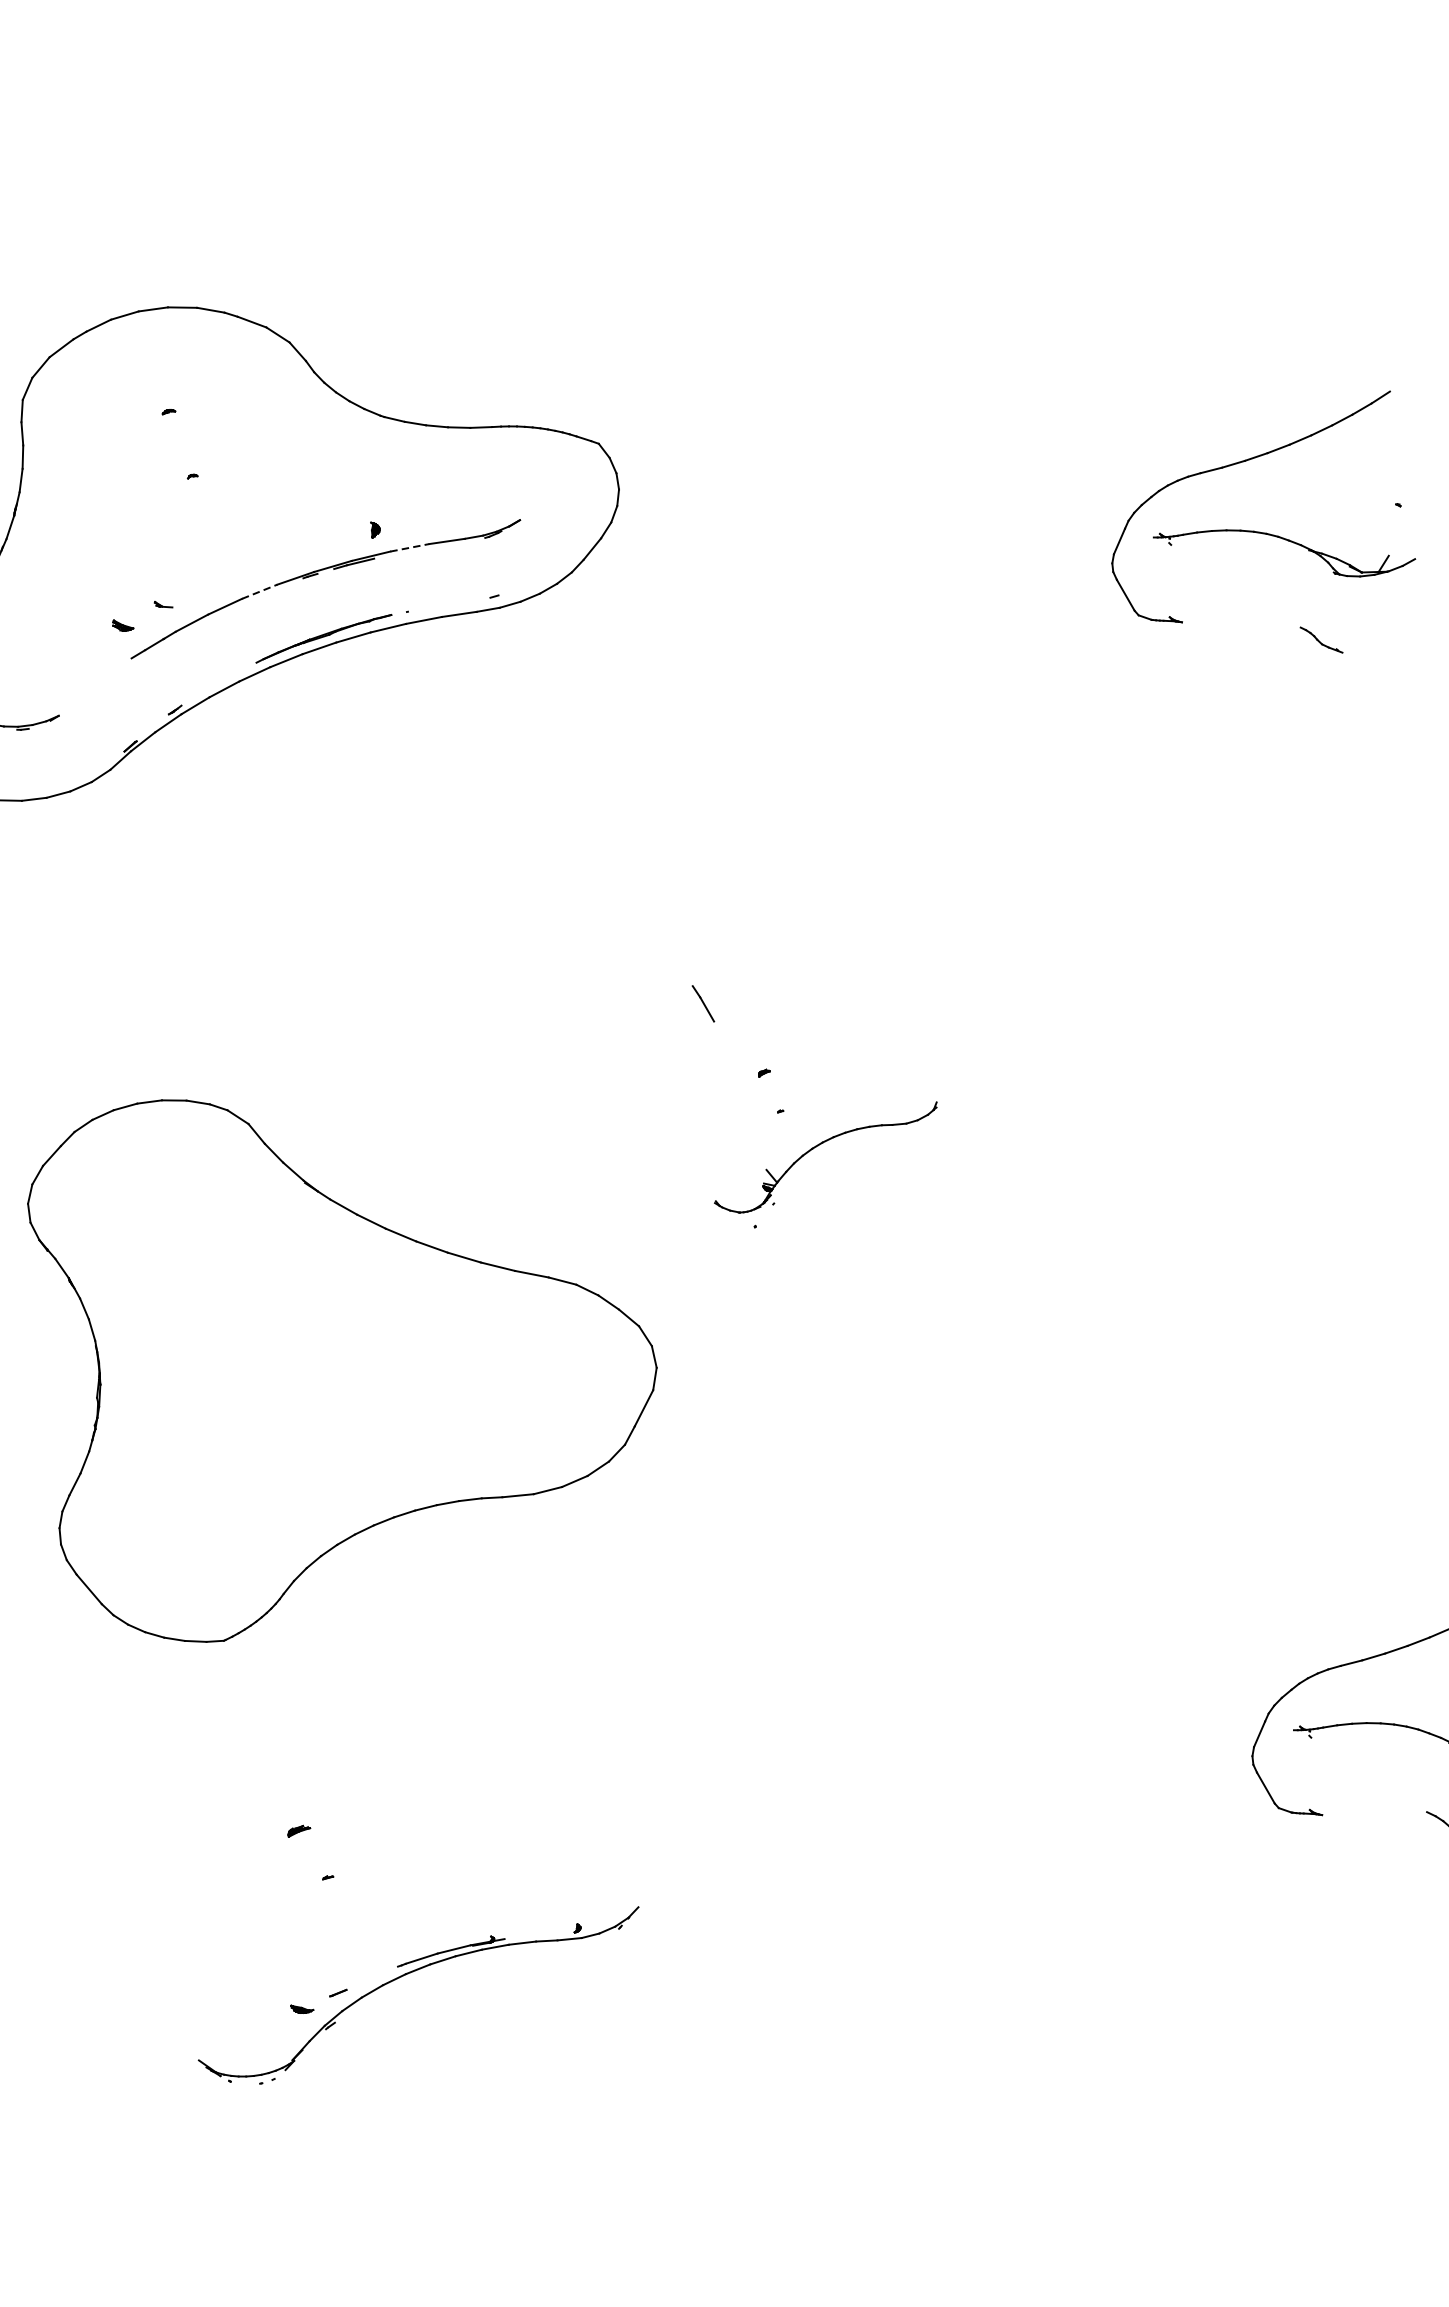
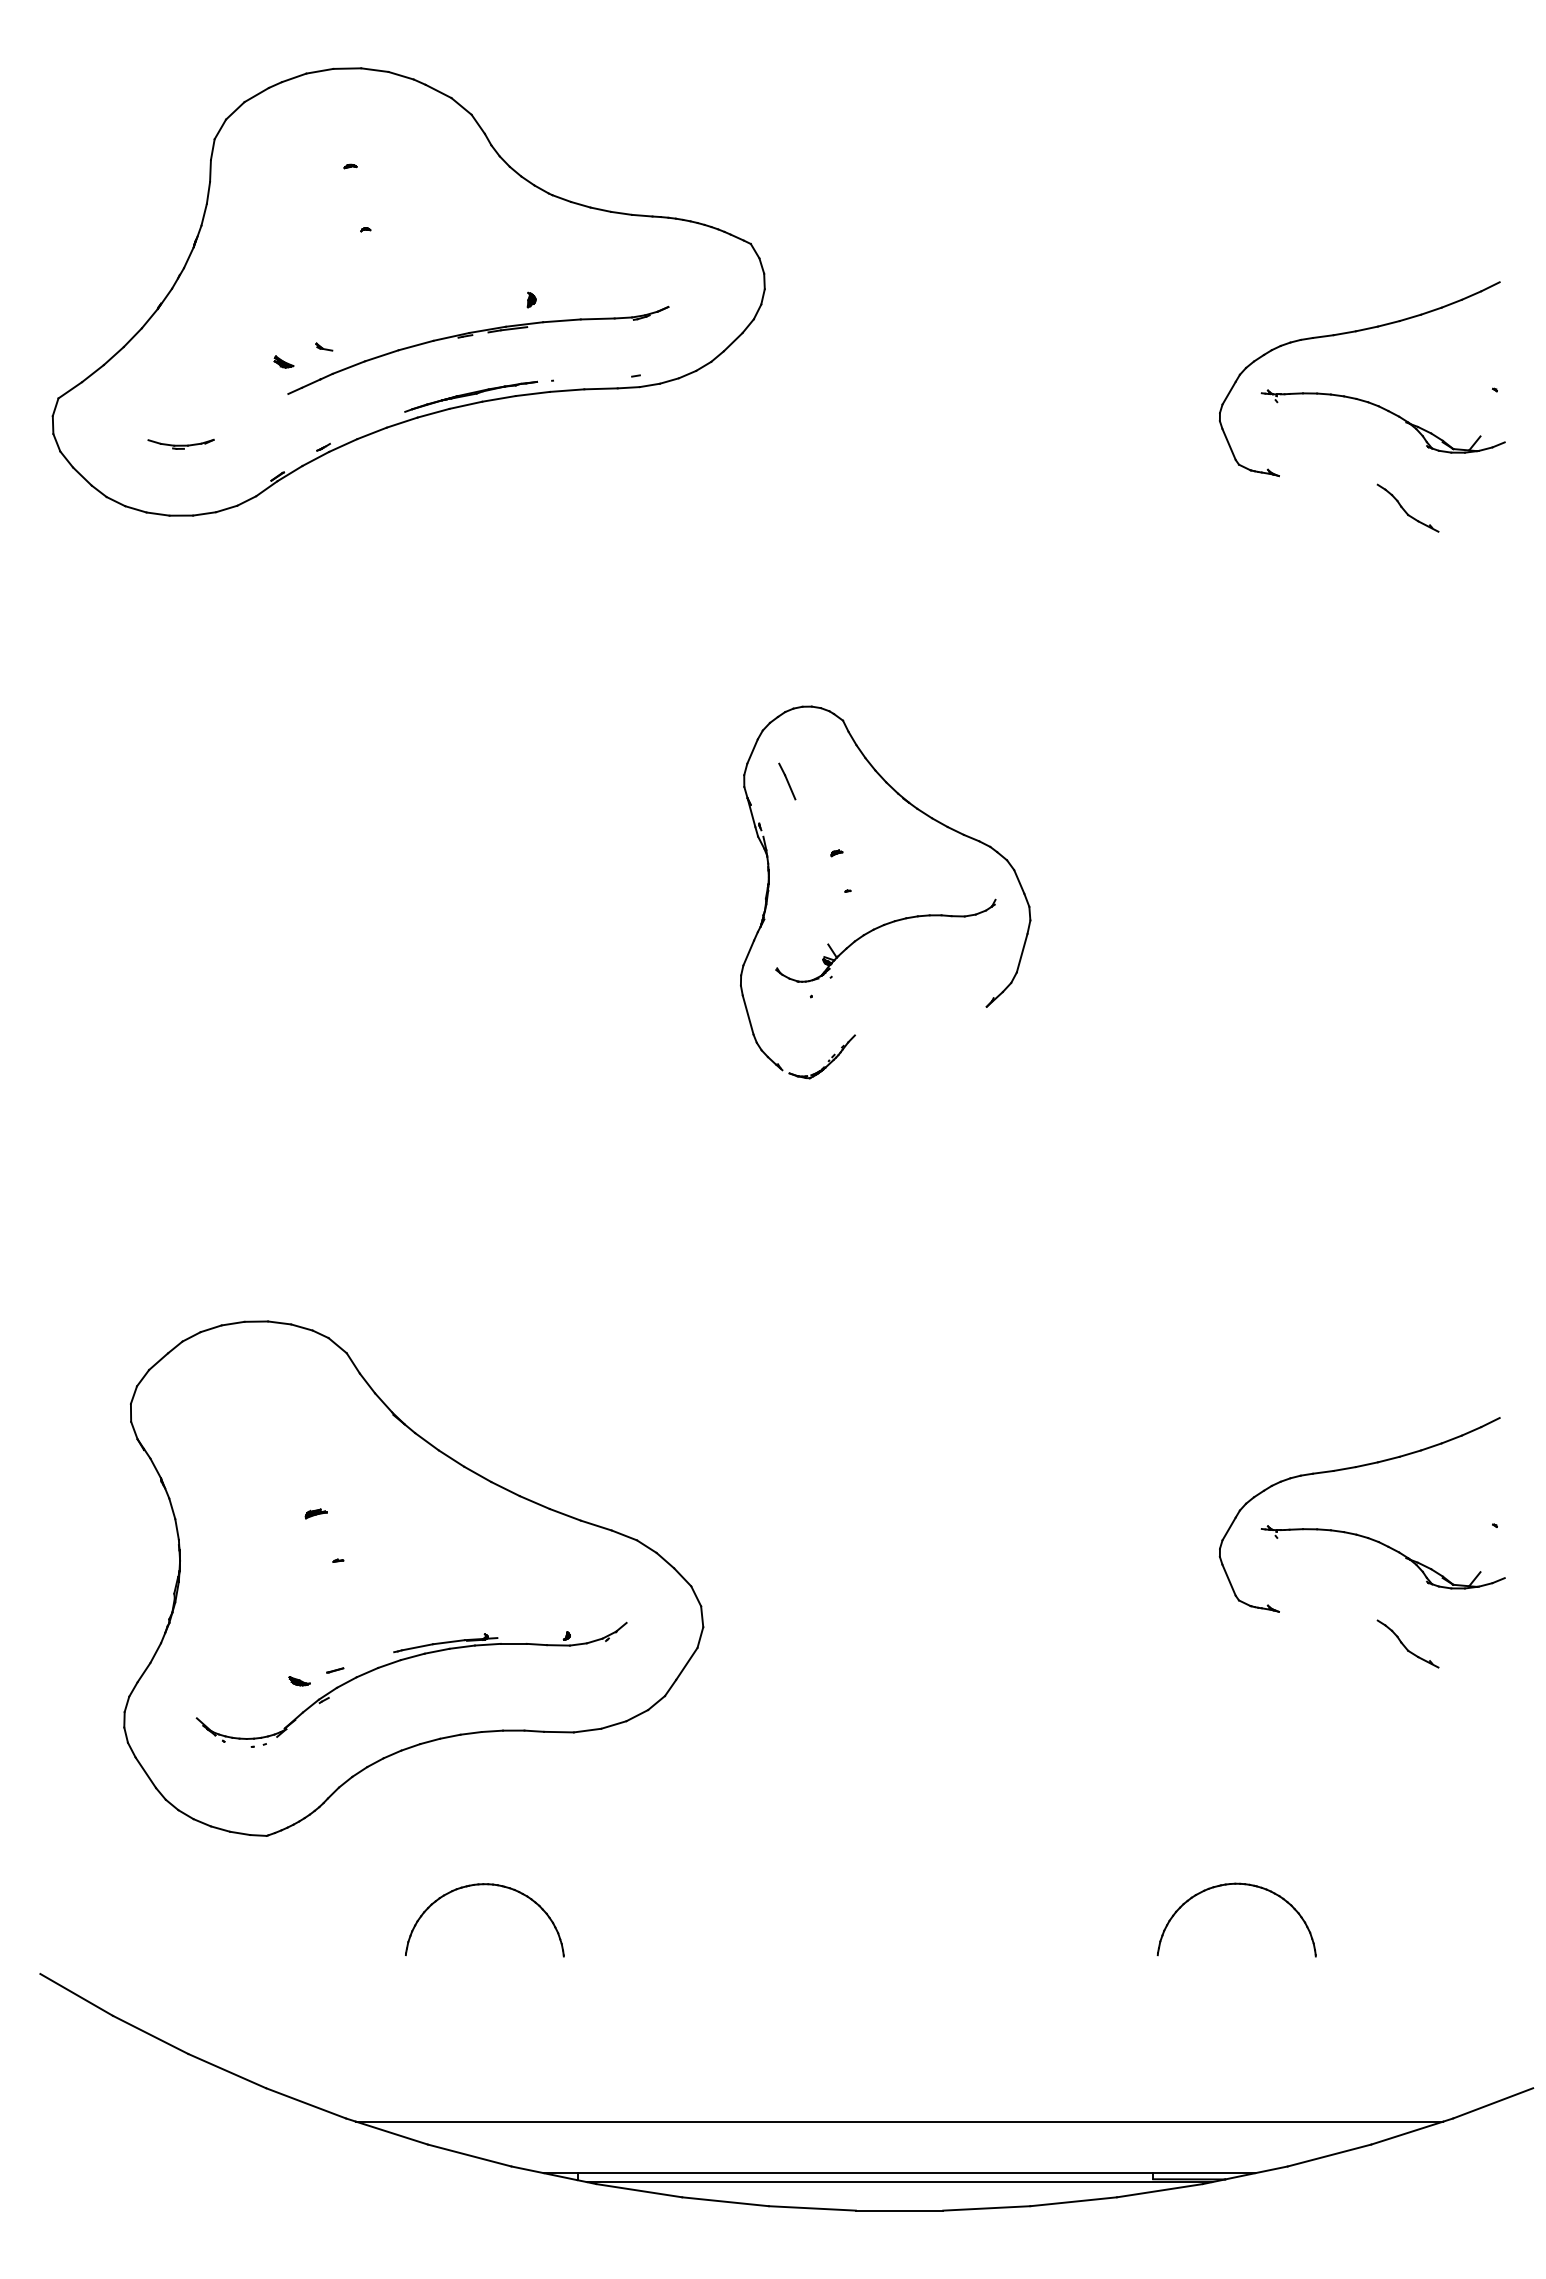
line: (409, 547) -> (561, 320), dashed -> solid
line: (260, 591) -> (416, 345), dashed -> solid
part: (1320, 639) -> (1407, 507), size x1.67
part: (859, 1025) -> (931, 819), added
part: (346, 1352) -> (413, 1578), moved
part: (1302, 2108) -> (1228, 1885), added
part: (521, 2200) -> (484, 1885), added

